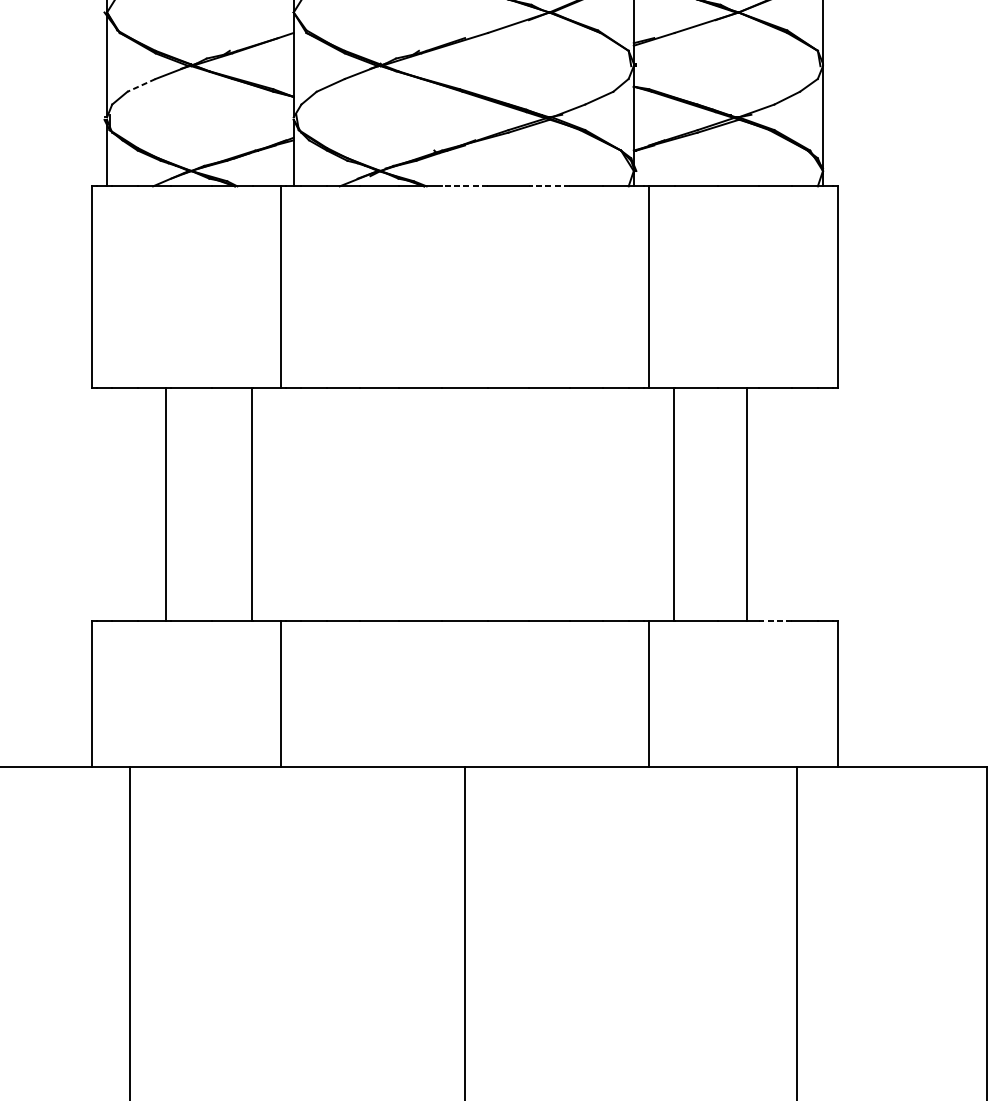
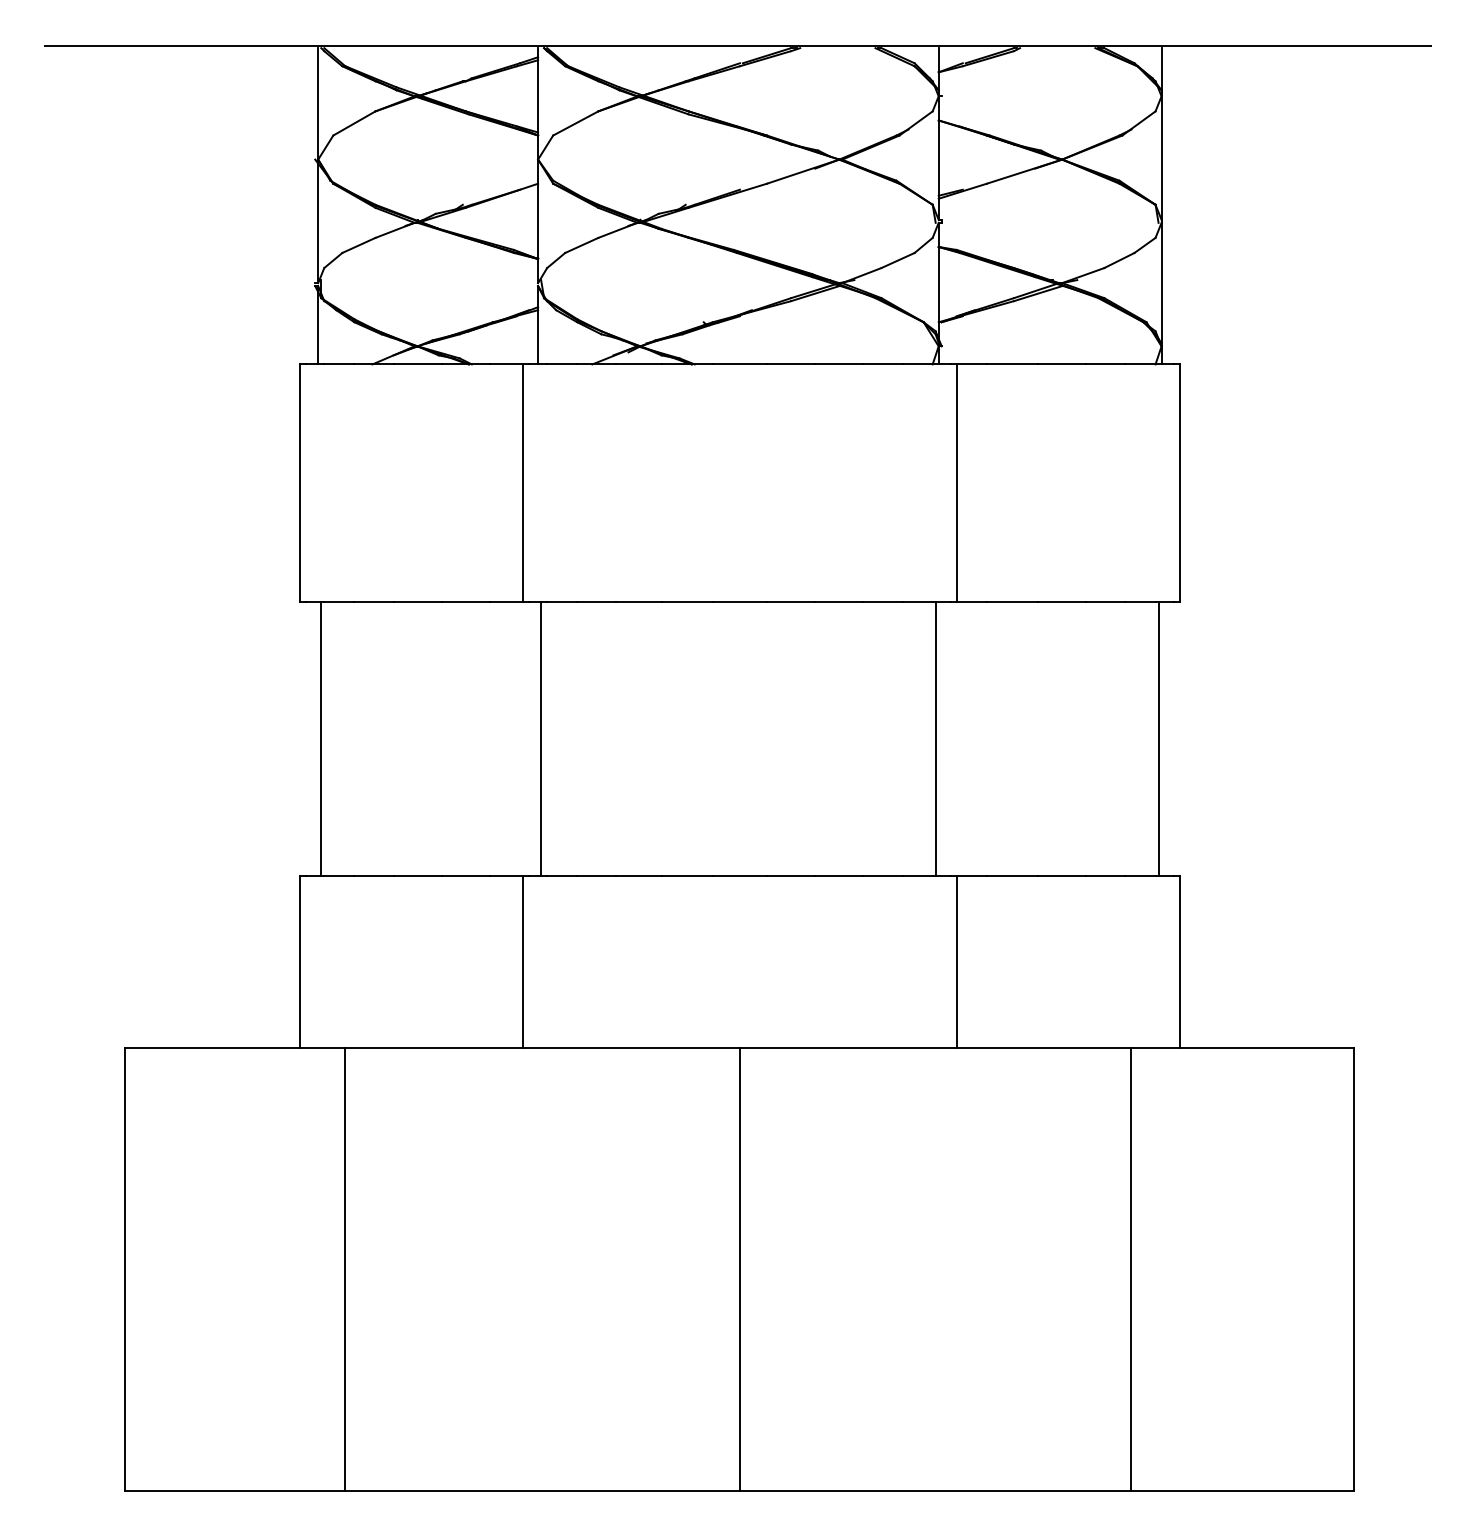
line: (141, 85) -> (358, 245), dashed -> solid
line: (464, 186) -> (739, 364), dashed -> solid
line: (548, 186) -> (838, 364), dashed -> solid
line: (165, 504) -> (321, 739), moved
line: (252, 504) -> (541, 739), moved
line: (673, 504) -> (935, 739), moved
line: (747, 504) -> (1158, 739), moved
line: (775, 621) -> (1105, 876), dashed -> solid

